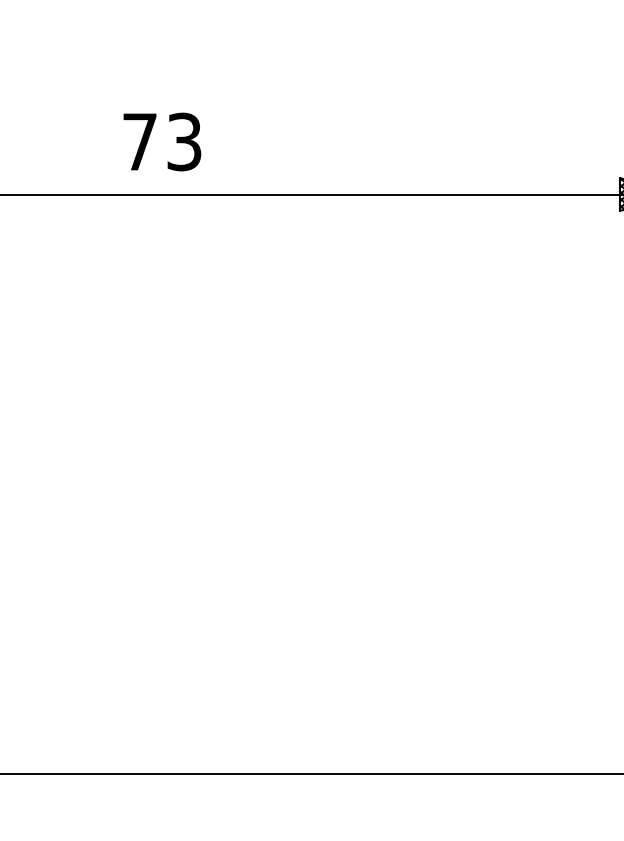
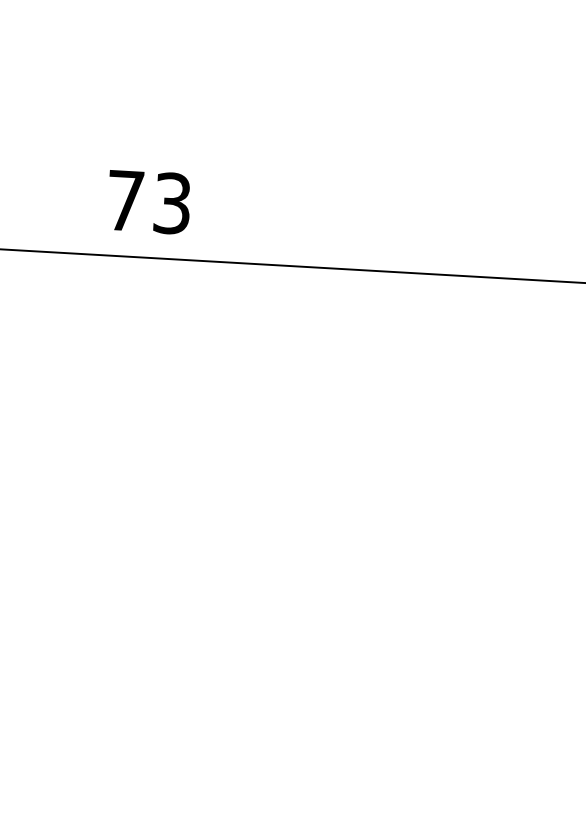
text: (162, 141) -> (149, 201), moved

